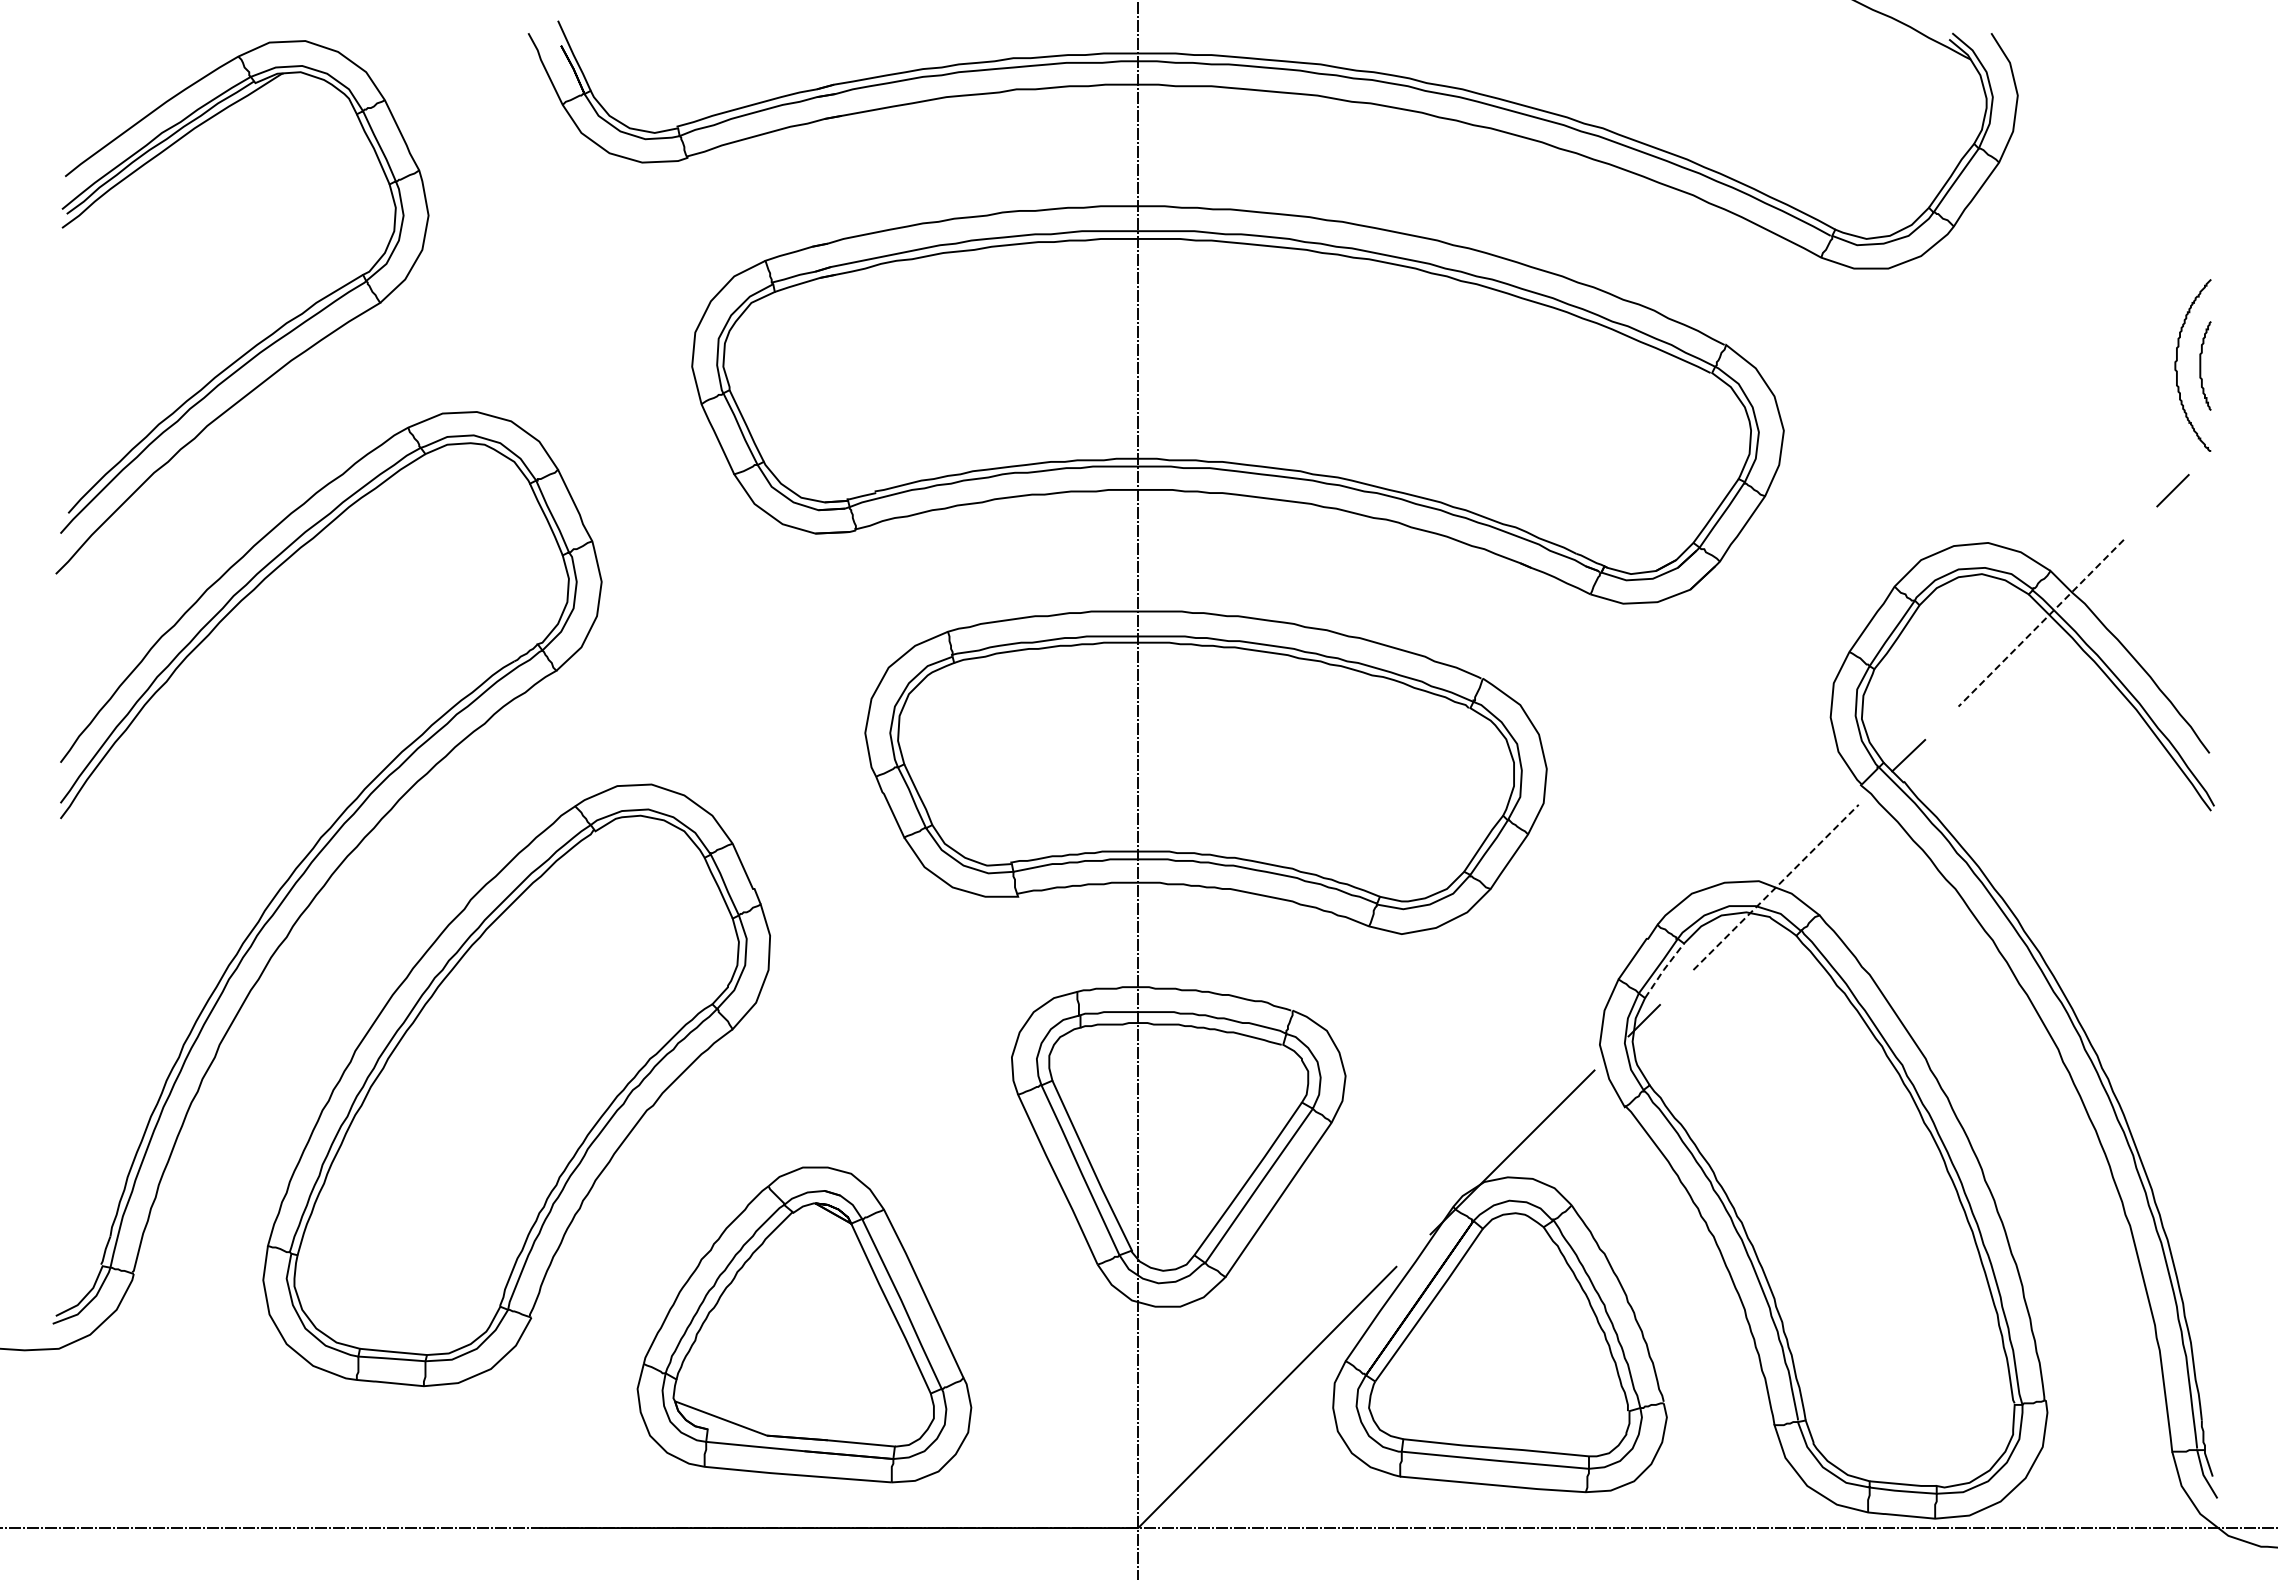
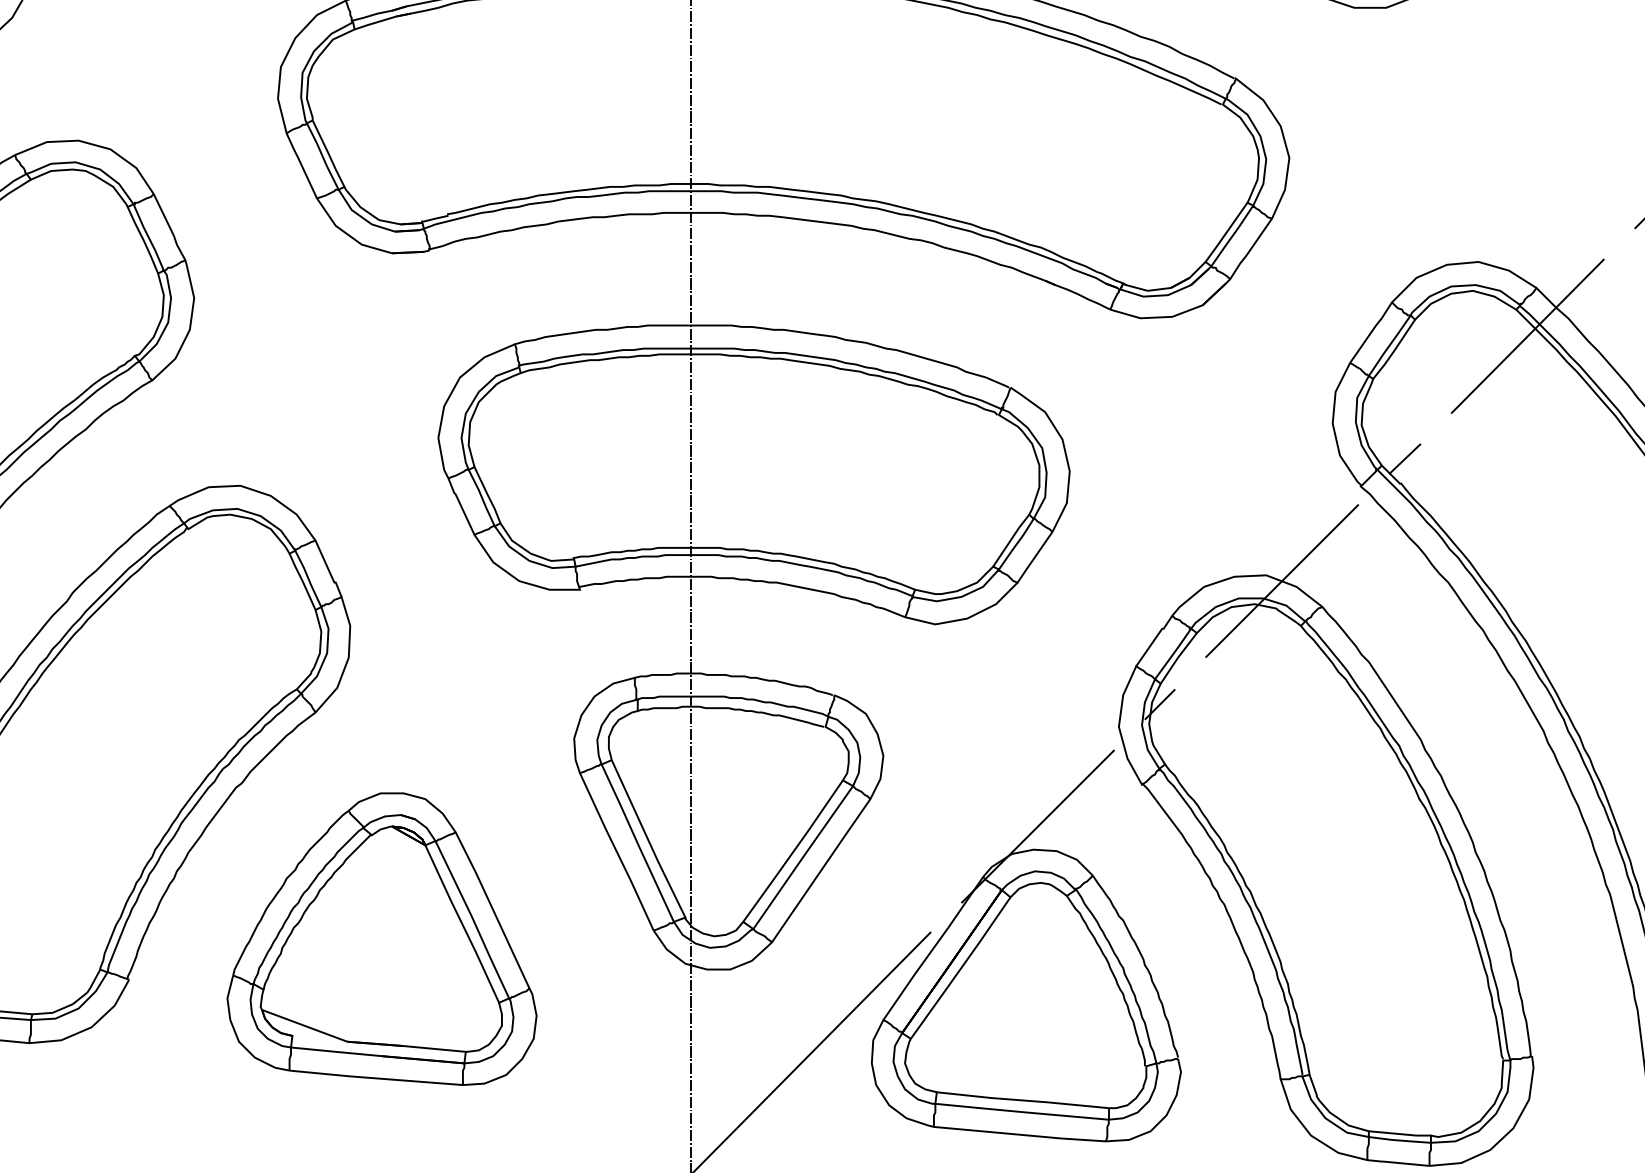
line: (2040, 623) -> (1527, 336), dashed -> solid
line: (1776, 887) -> (1282, 581), dashed -> solid
line: (1663, 970) -> (1177, 658), dashed -> solid
part: (804, 1324) -> (382, 938), moved

